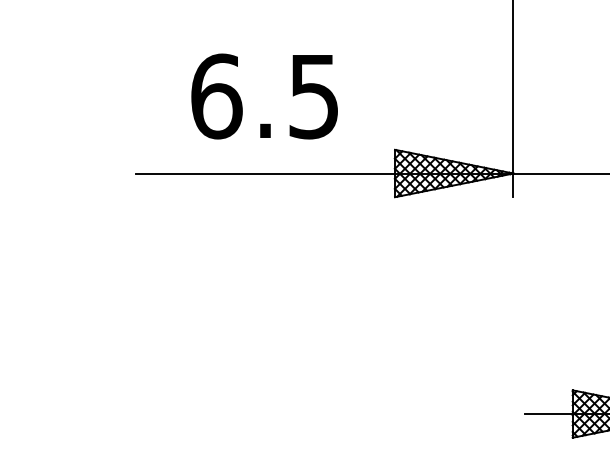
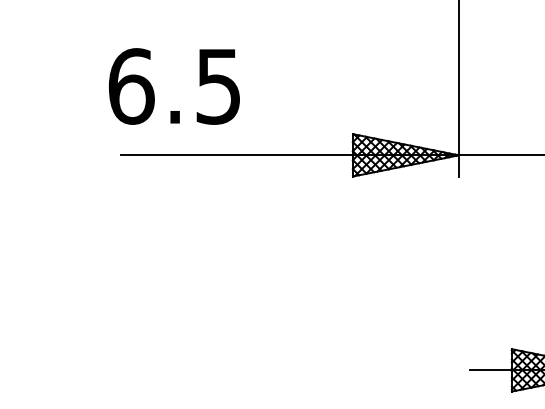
text: (264, 96) -> (174, 86), moved

